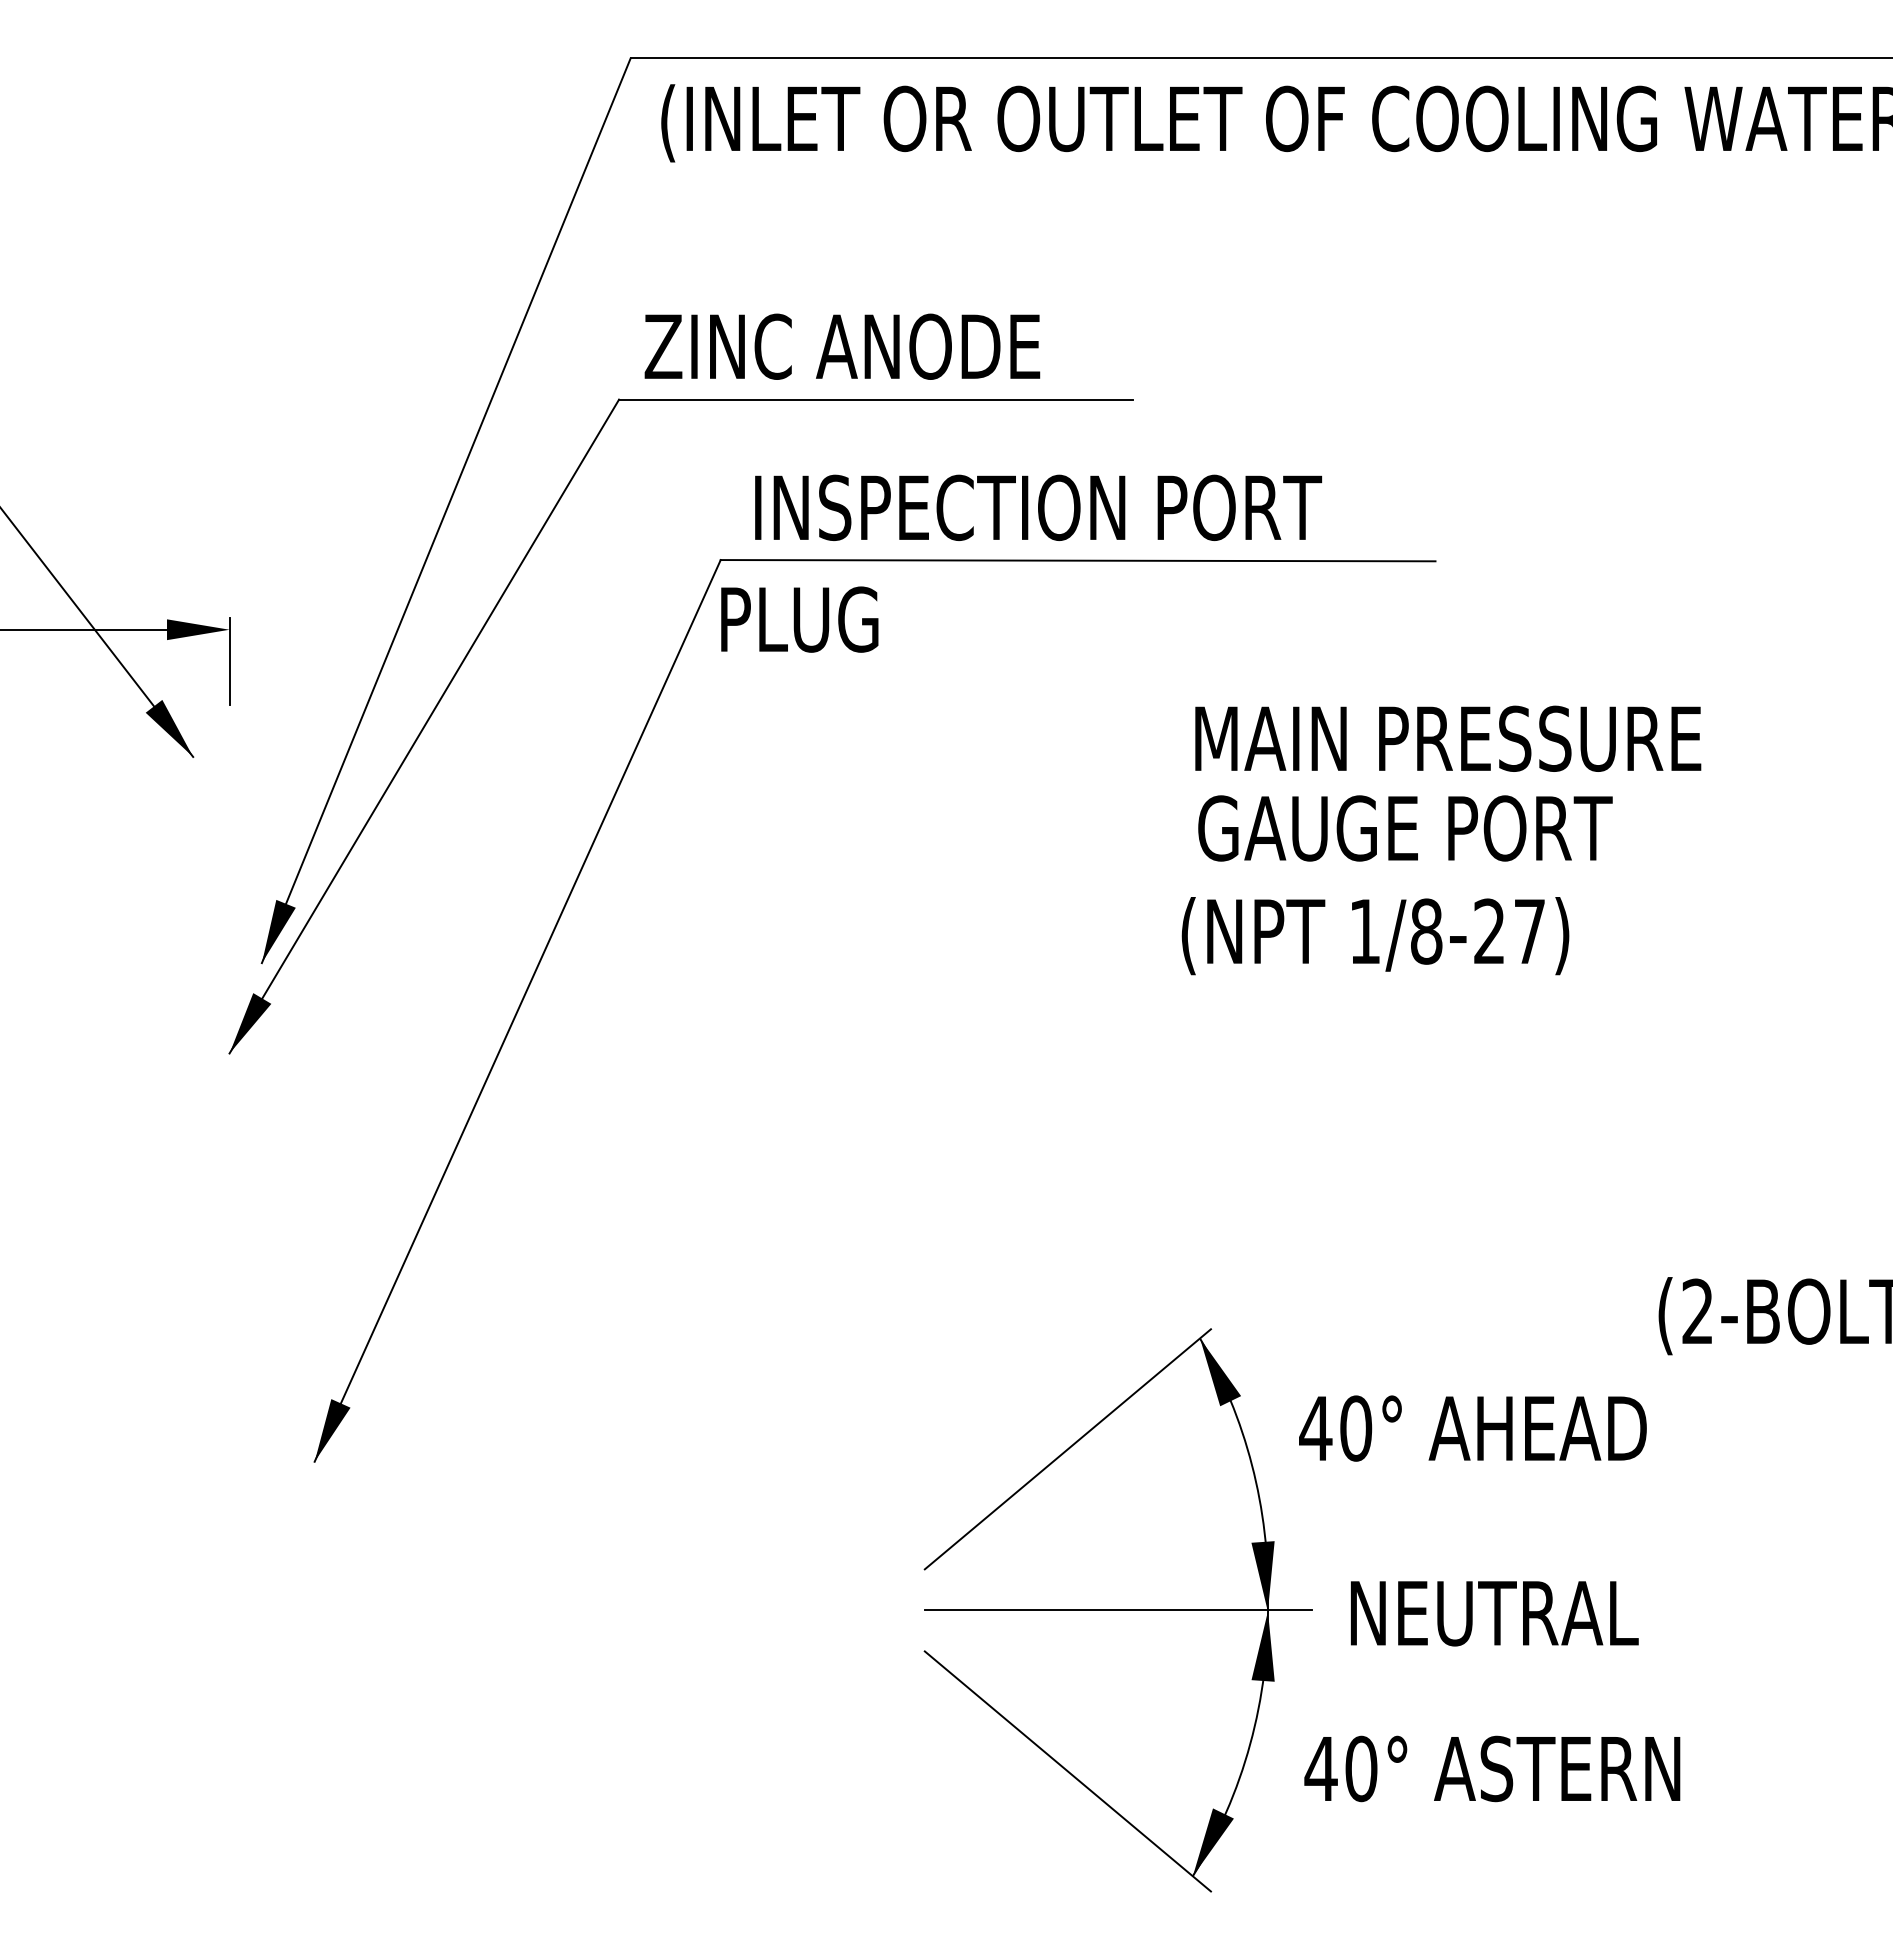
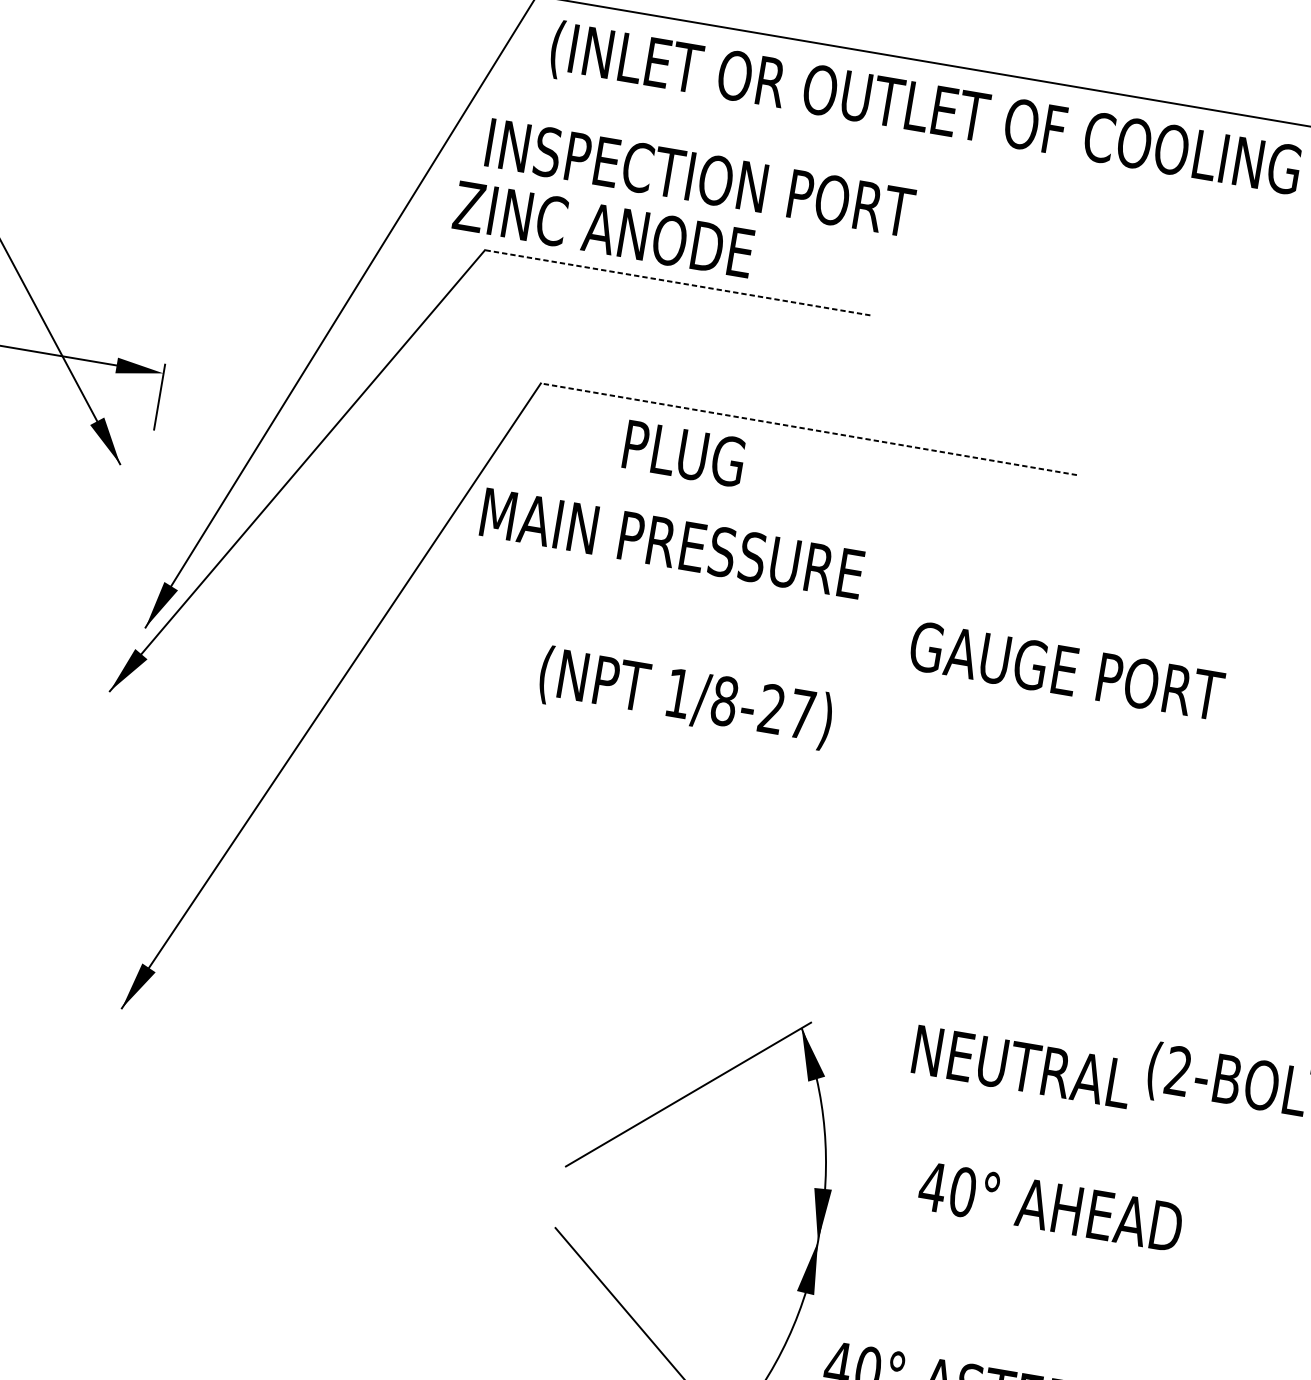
text: (842, 346) -> (603, 229), moved
line: (875, 399) -> (677, 282), solid -> dashed
text: (1038, 507) -> (700, 177), moved
line: (1077, 560) -> (808, 429), solid -> dashed
text: (799, 619) -> (683, 453), moved
text: (1448, 738) -> (672, 543), moved
text: (1405, 828) -> (1066, 671), moved
text: (1375, 936) -> (685, 698), moved
text: (1472, 1428) -> (1050, 1206), moved
line: (1118, 1610) -> (706, 1221), removed
text: (1494, 1613) -> (1022, 1067), moved

